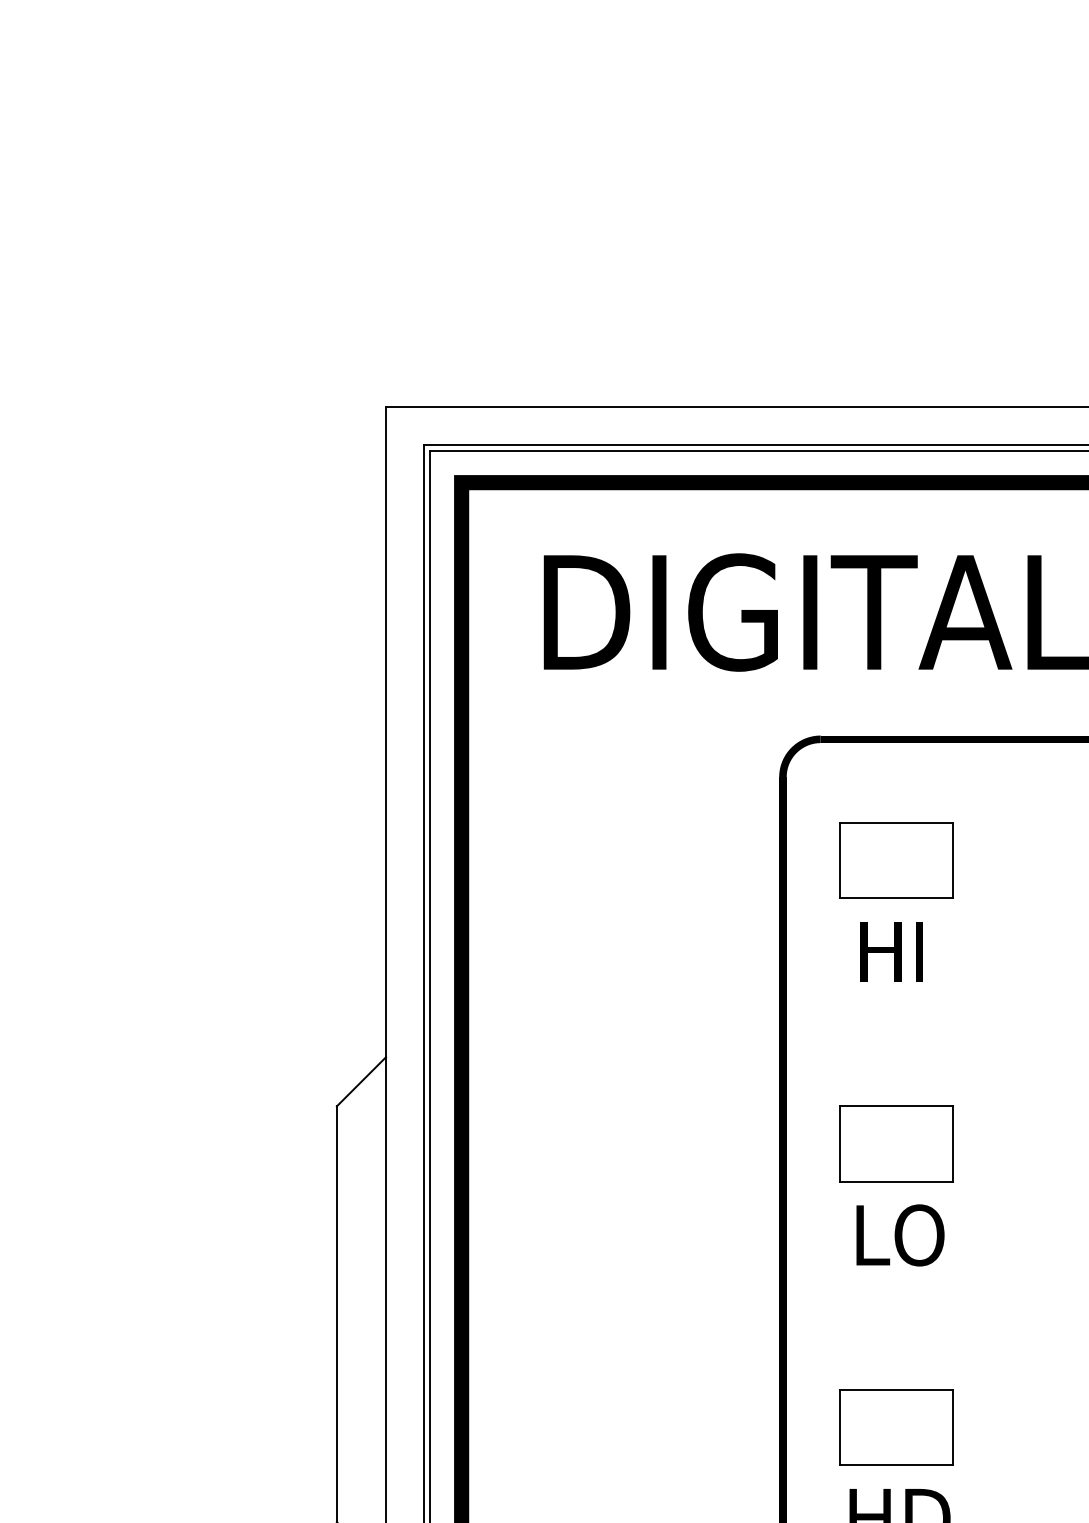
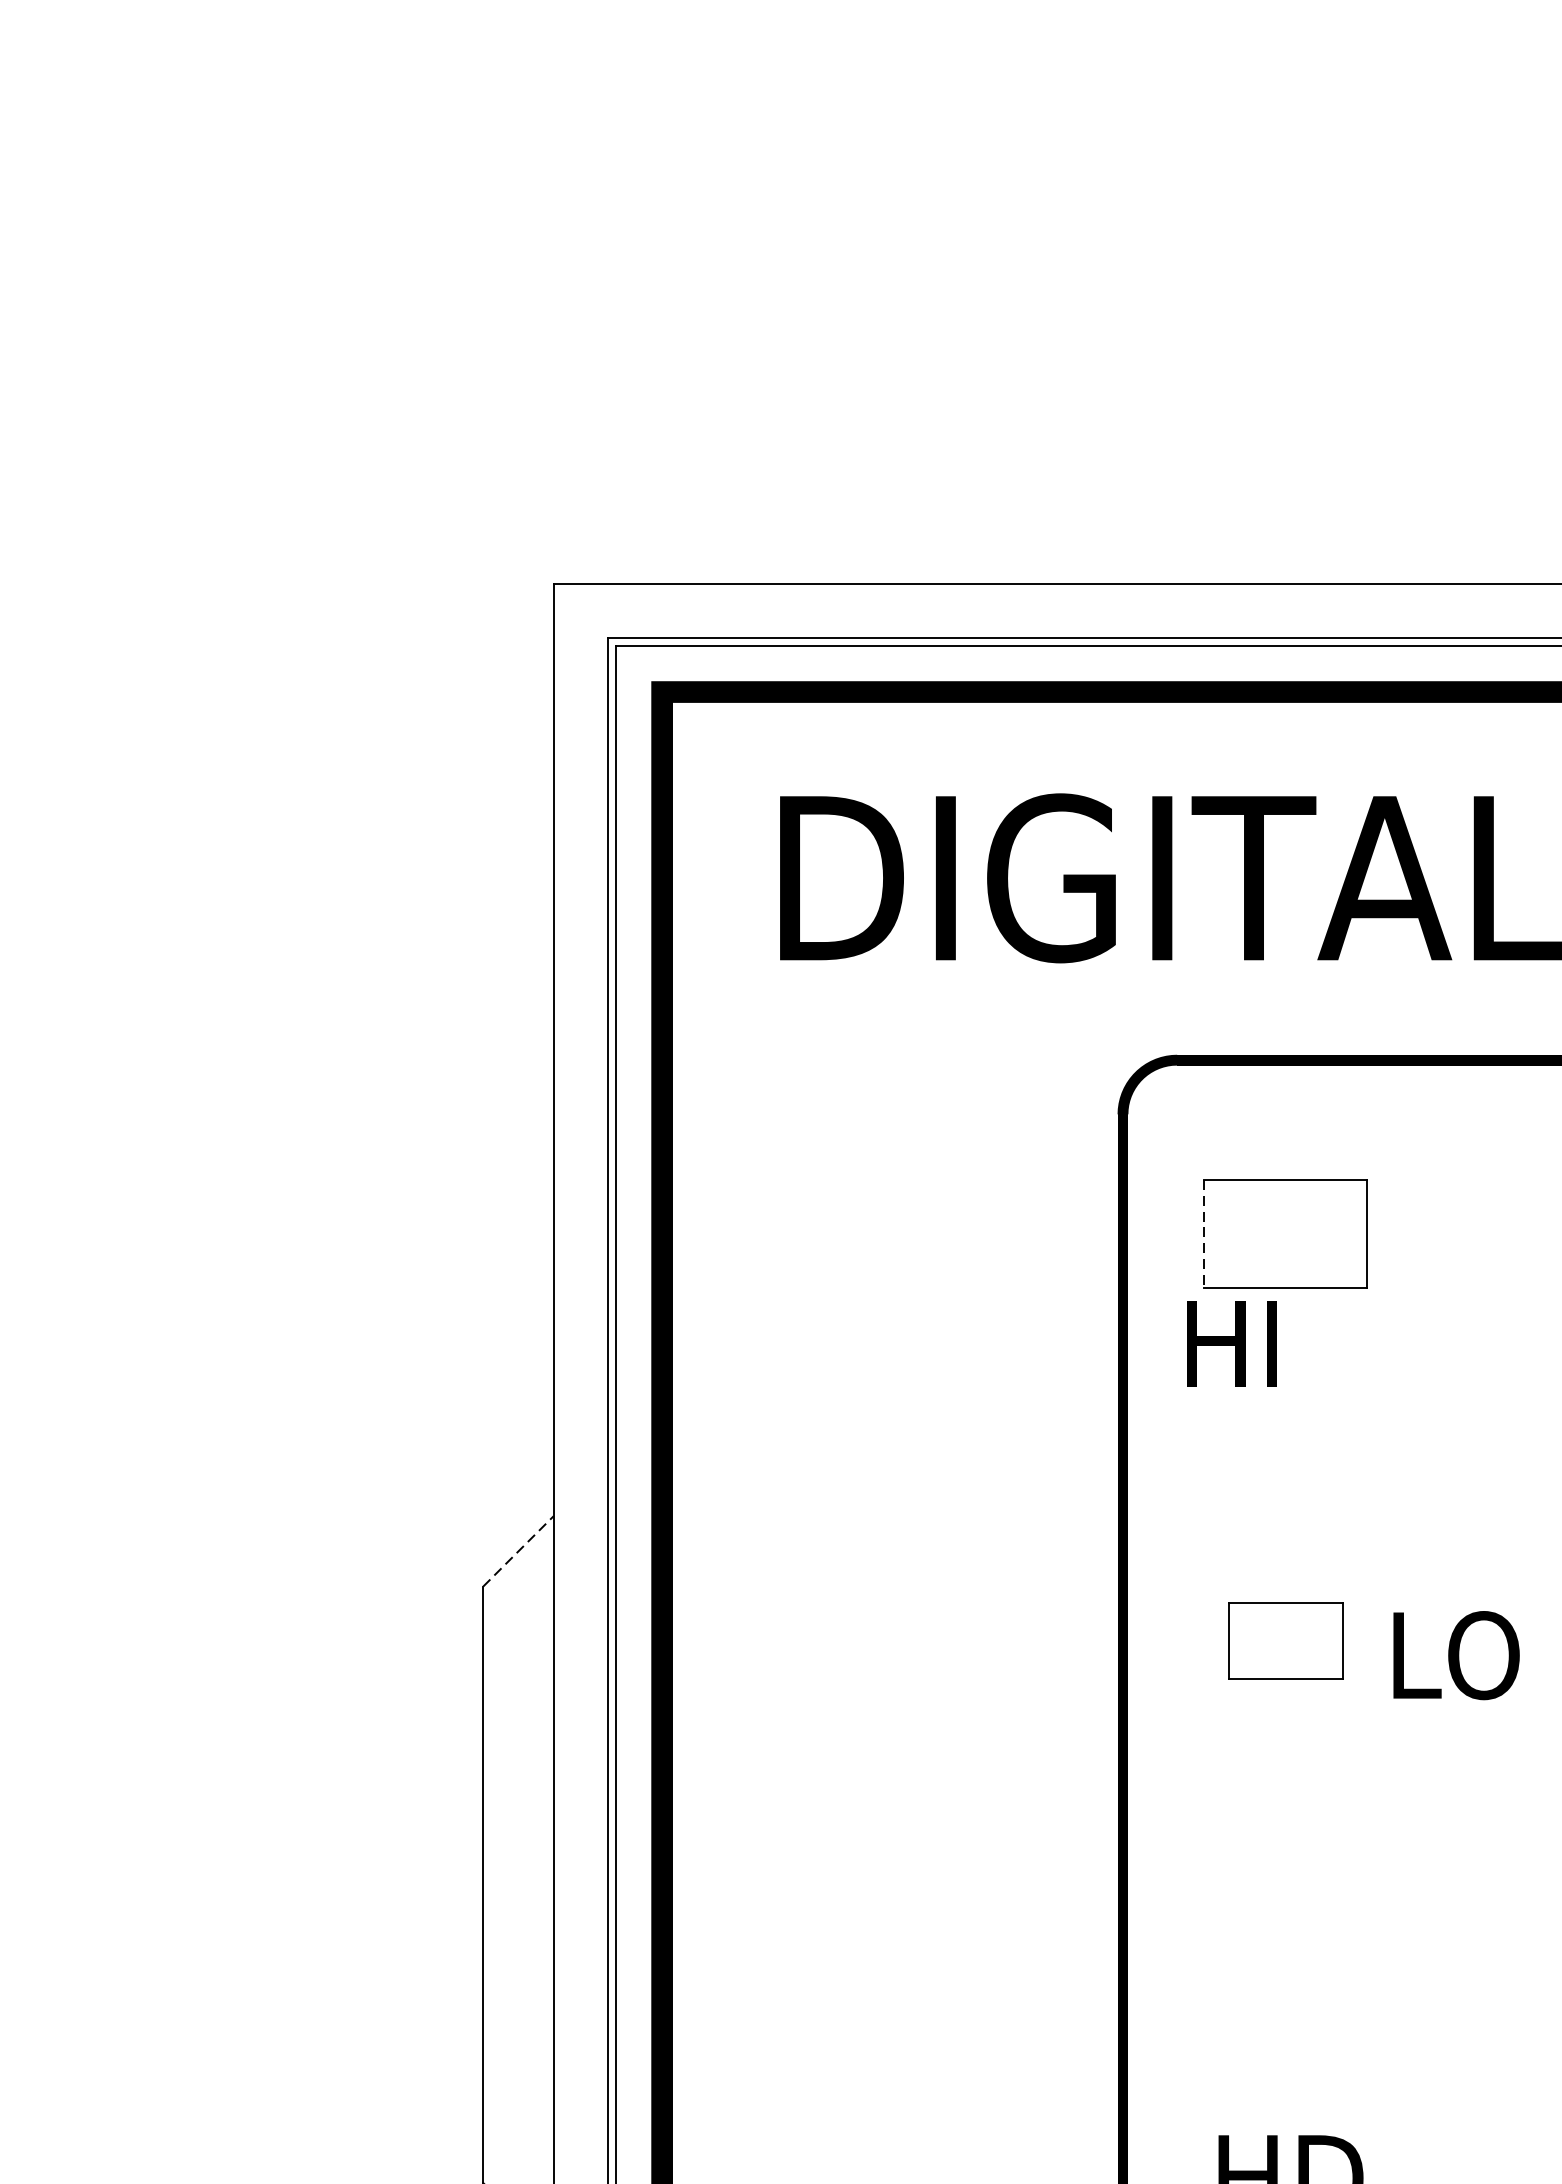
line: (839, 860) -> (1204, 1233), solid -> dashed
text: (891, 951) -> (1231, 1343), moved
line: (361, 1081) -> (518, 1550), solid -> dashed
part: (896, 1143) -> (1285, 1639), size x0.7
text: (900, 1235) -> (1456, 1655), moved
part: (896, 1427) -> (1285, 2047), removed

